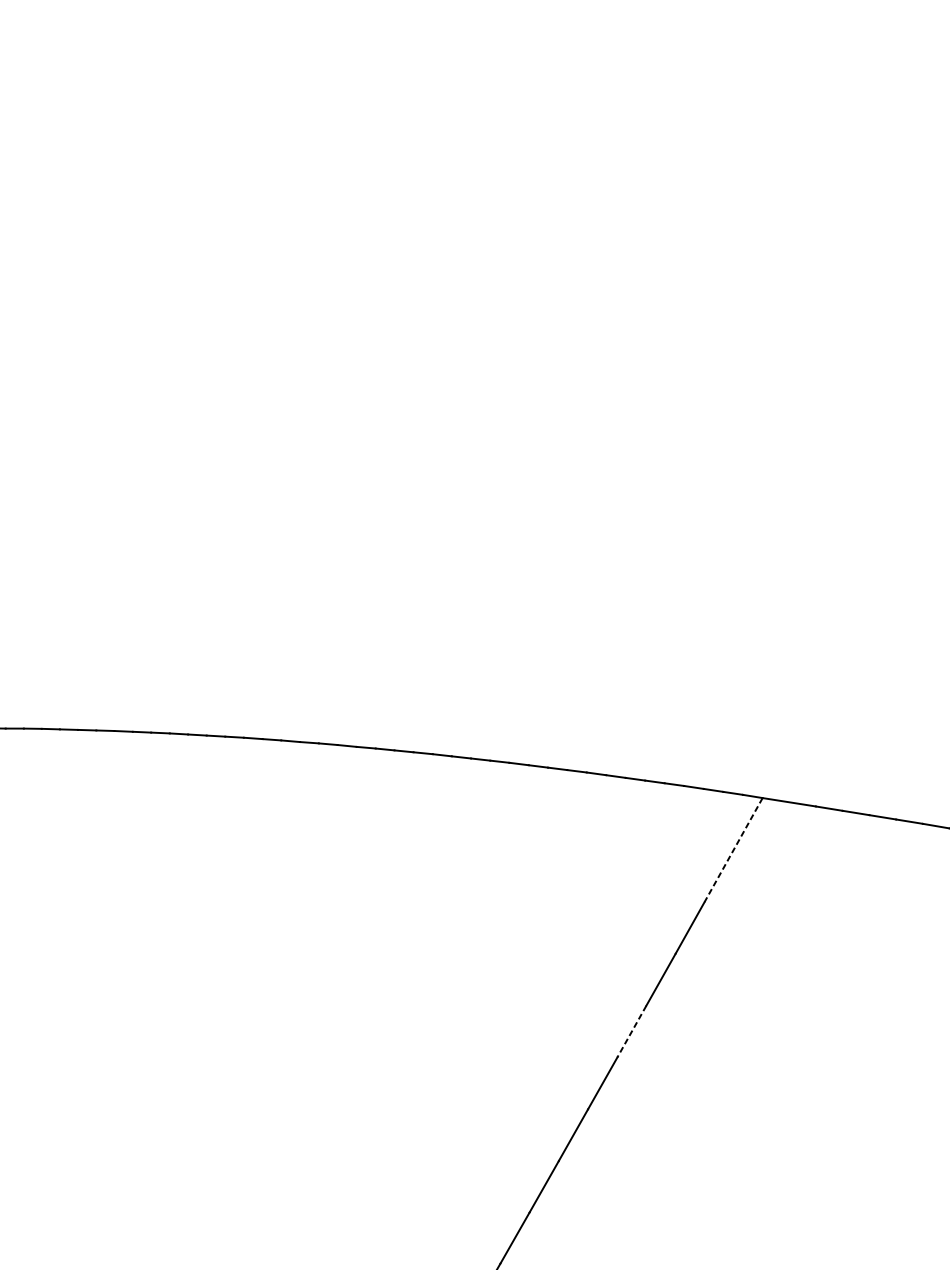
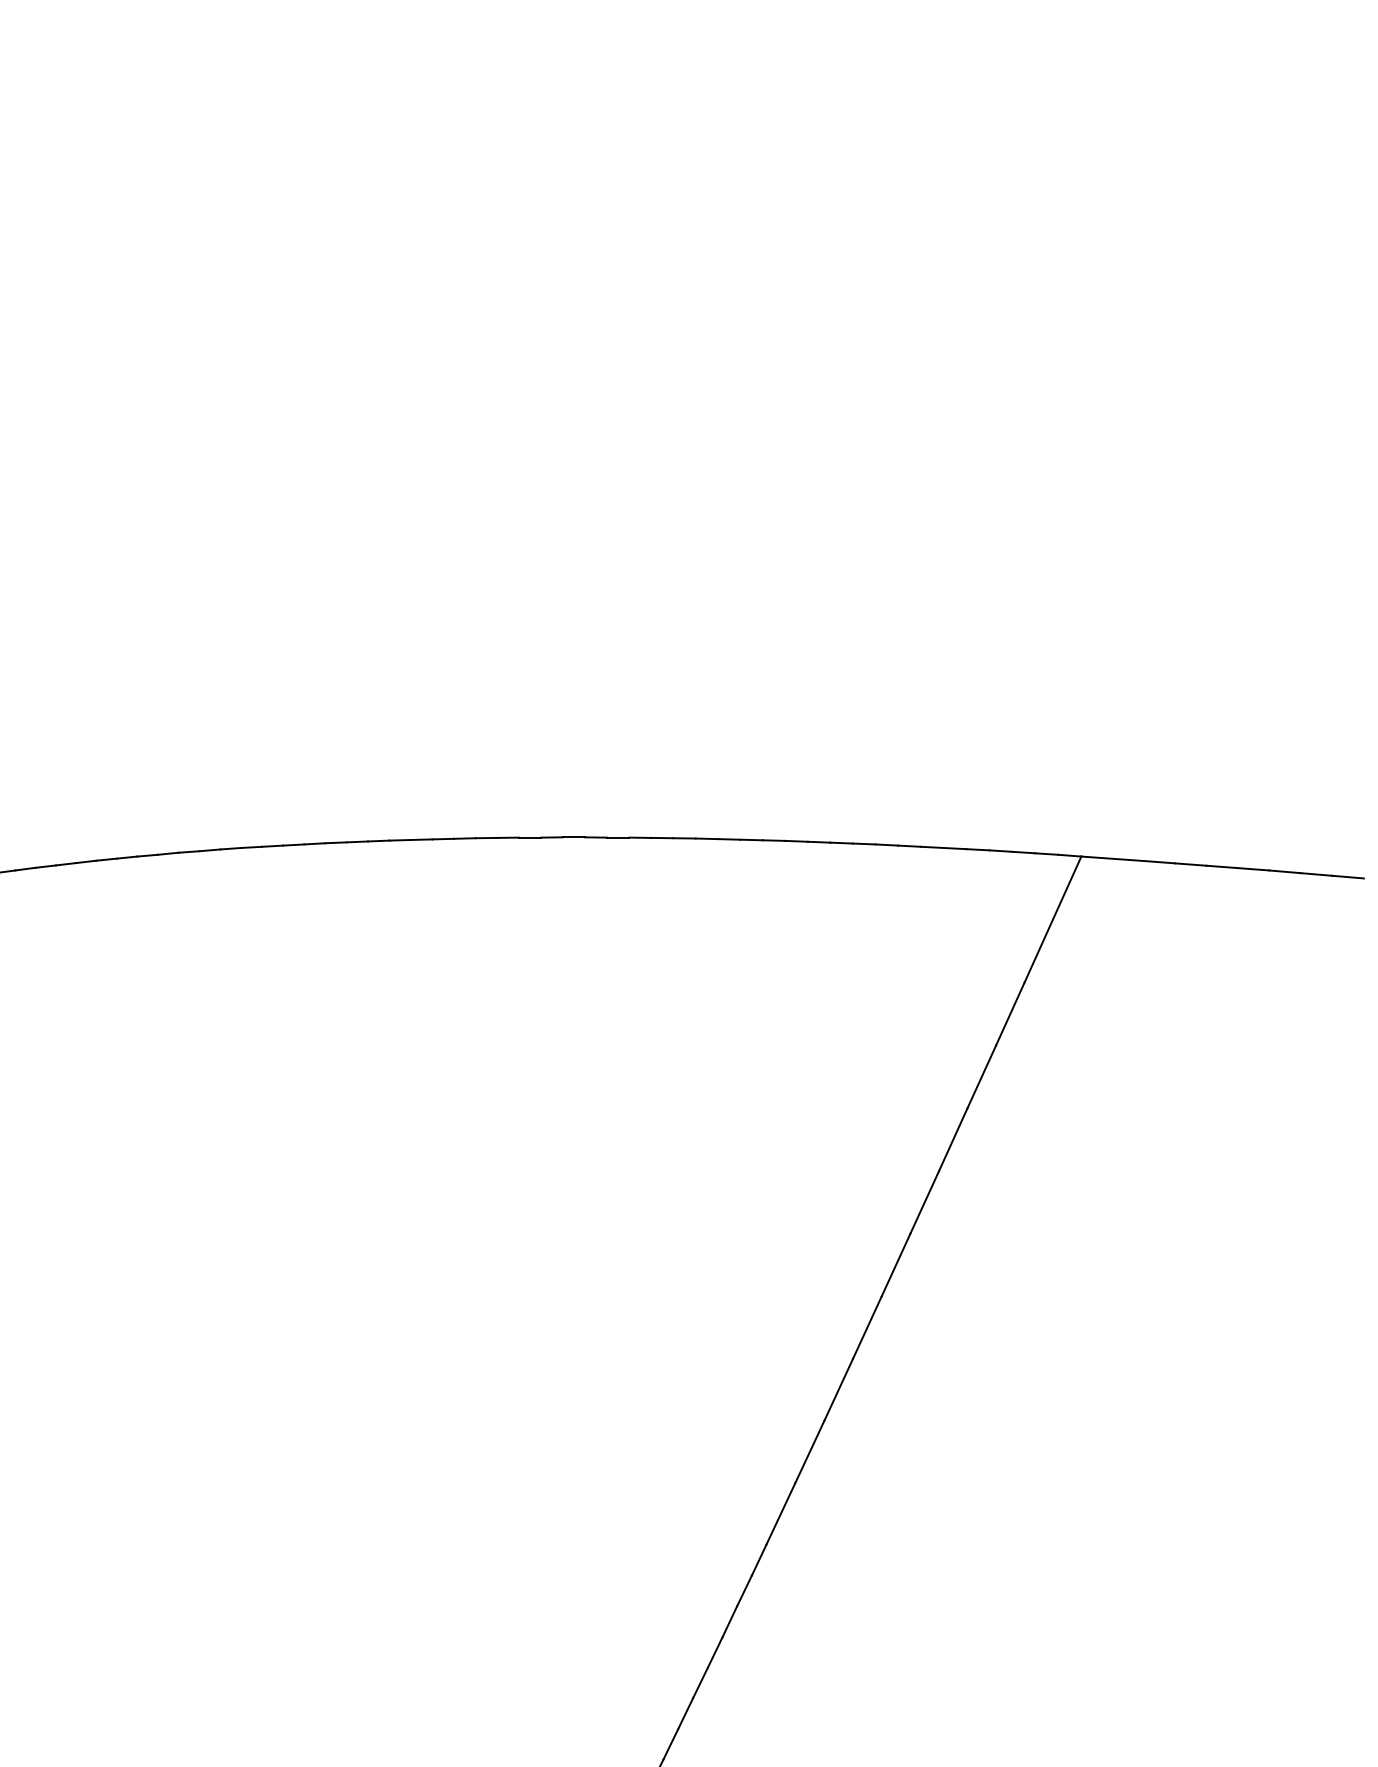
line: (733, 850) -> (1052, 920), dashed -> solid
line: (631, 1032) -> (953, 1140), dashed -> solid

